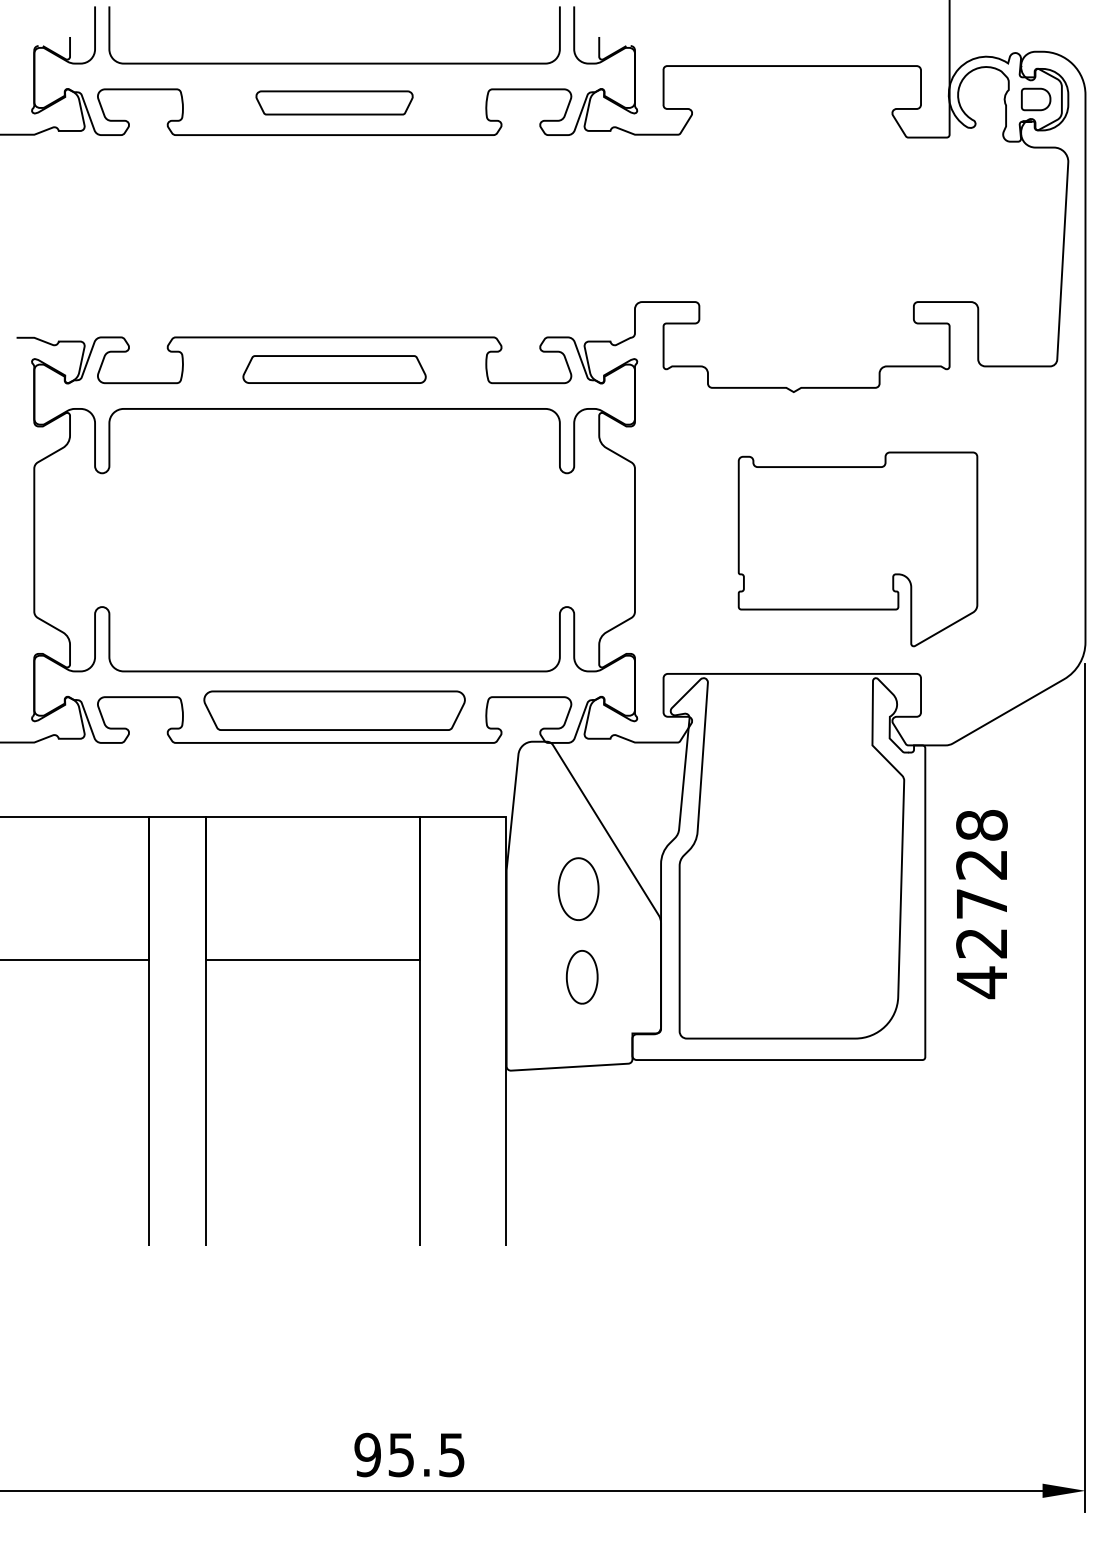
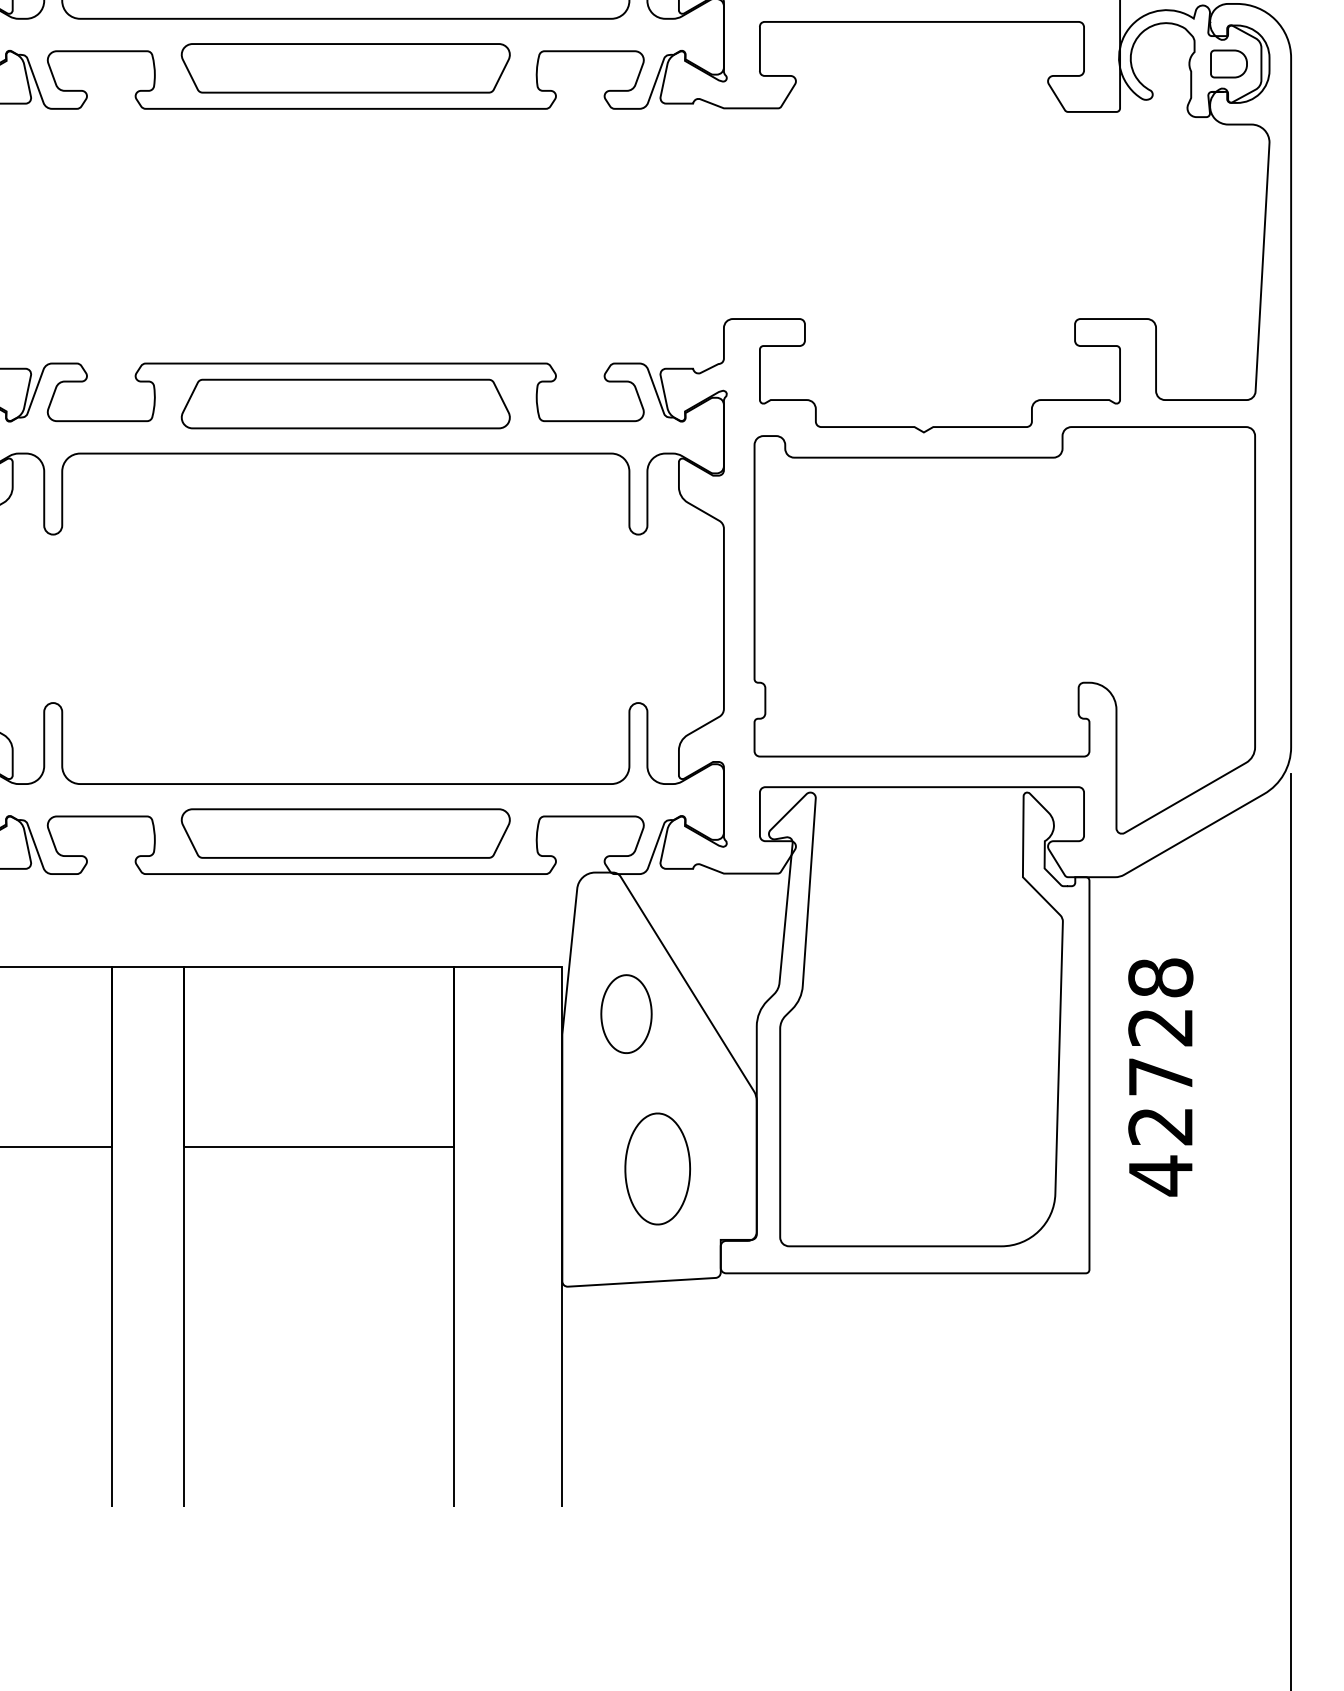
part: (334, 102) -> (345, 67), size x1.67
part: (334, 369) -> (345, 403), size x1.43
part: (857, 549) -> (1004, 630), size x1.67
part: (578, 888) -> (626, 1013), moved
part: (581, 977) -> (656, 1169), size x1.67

